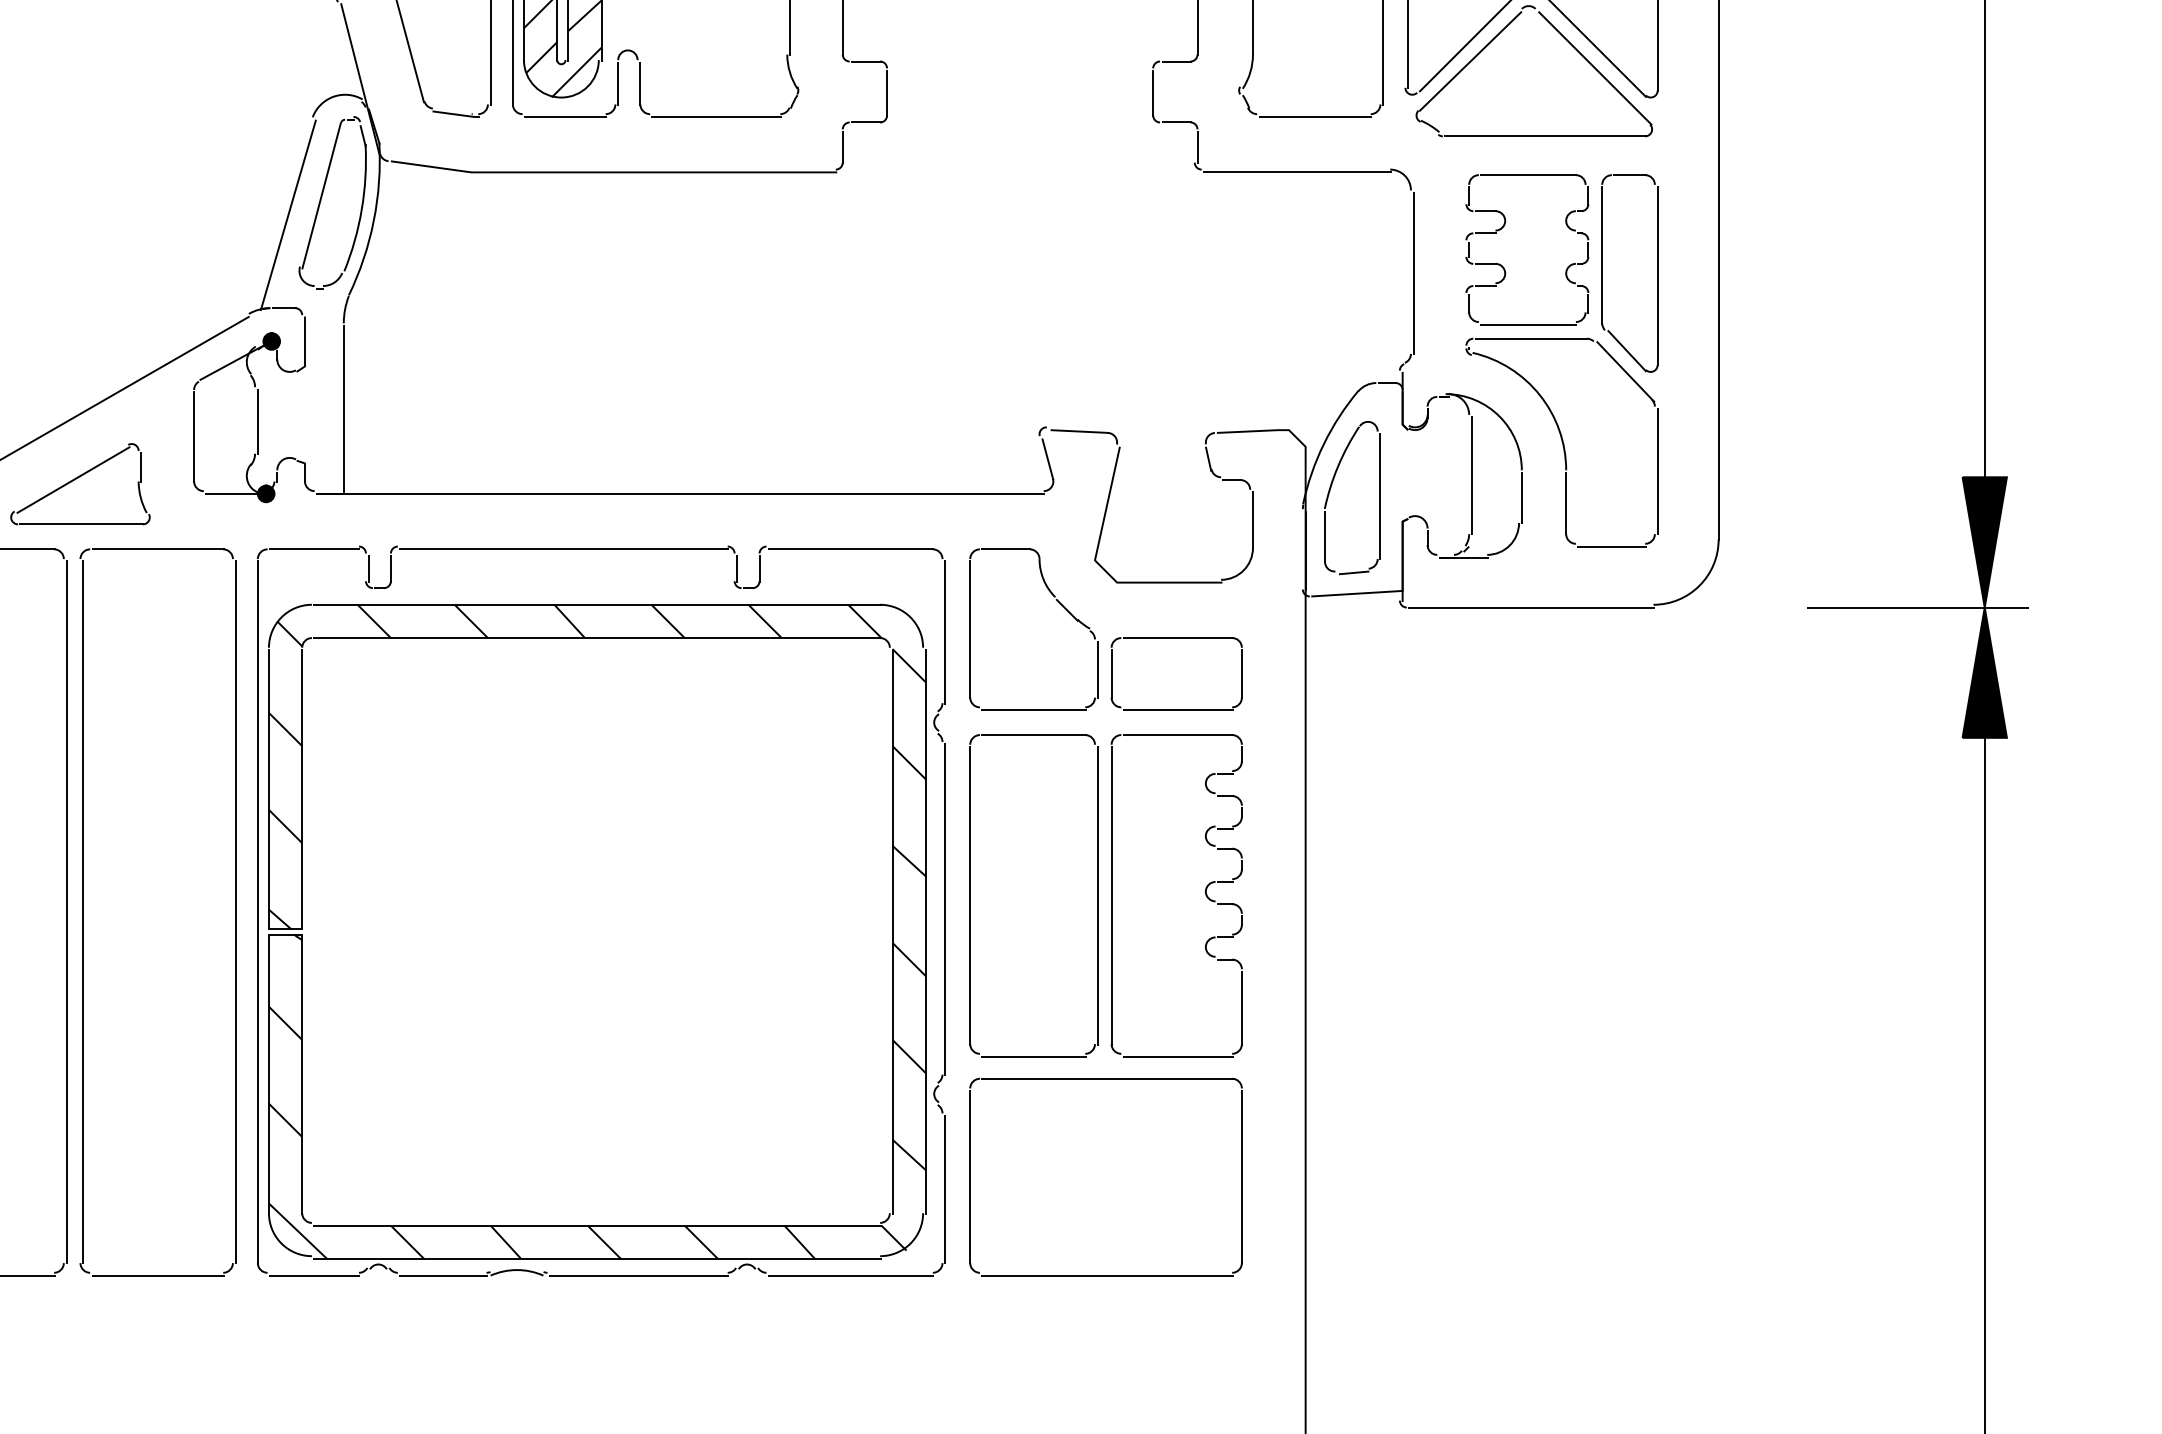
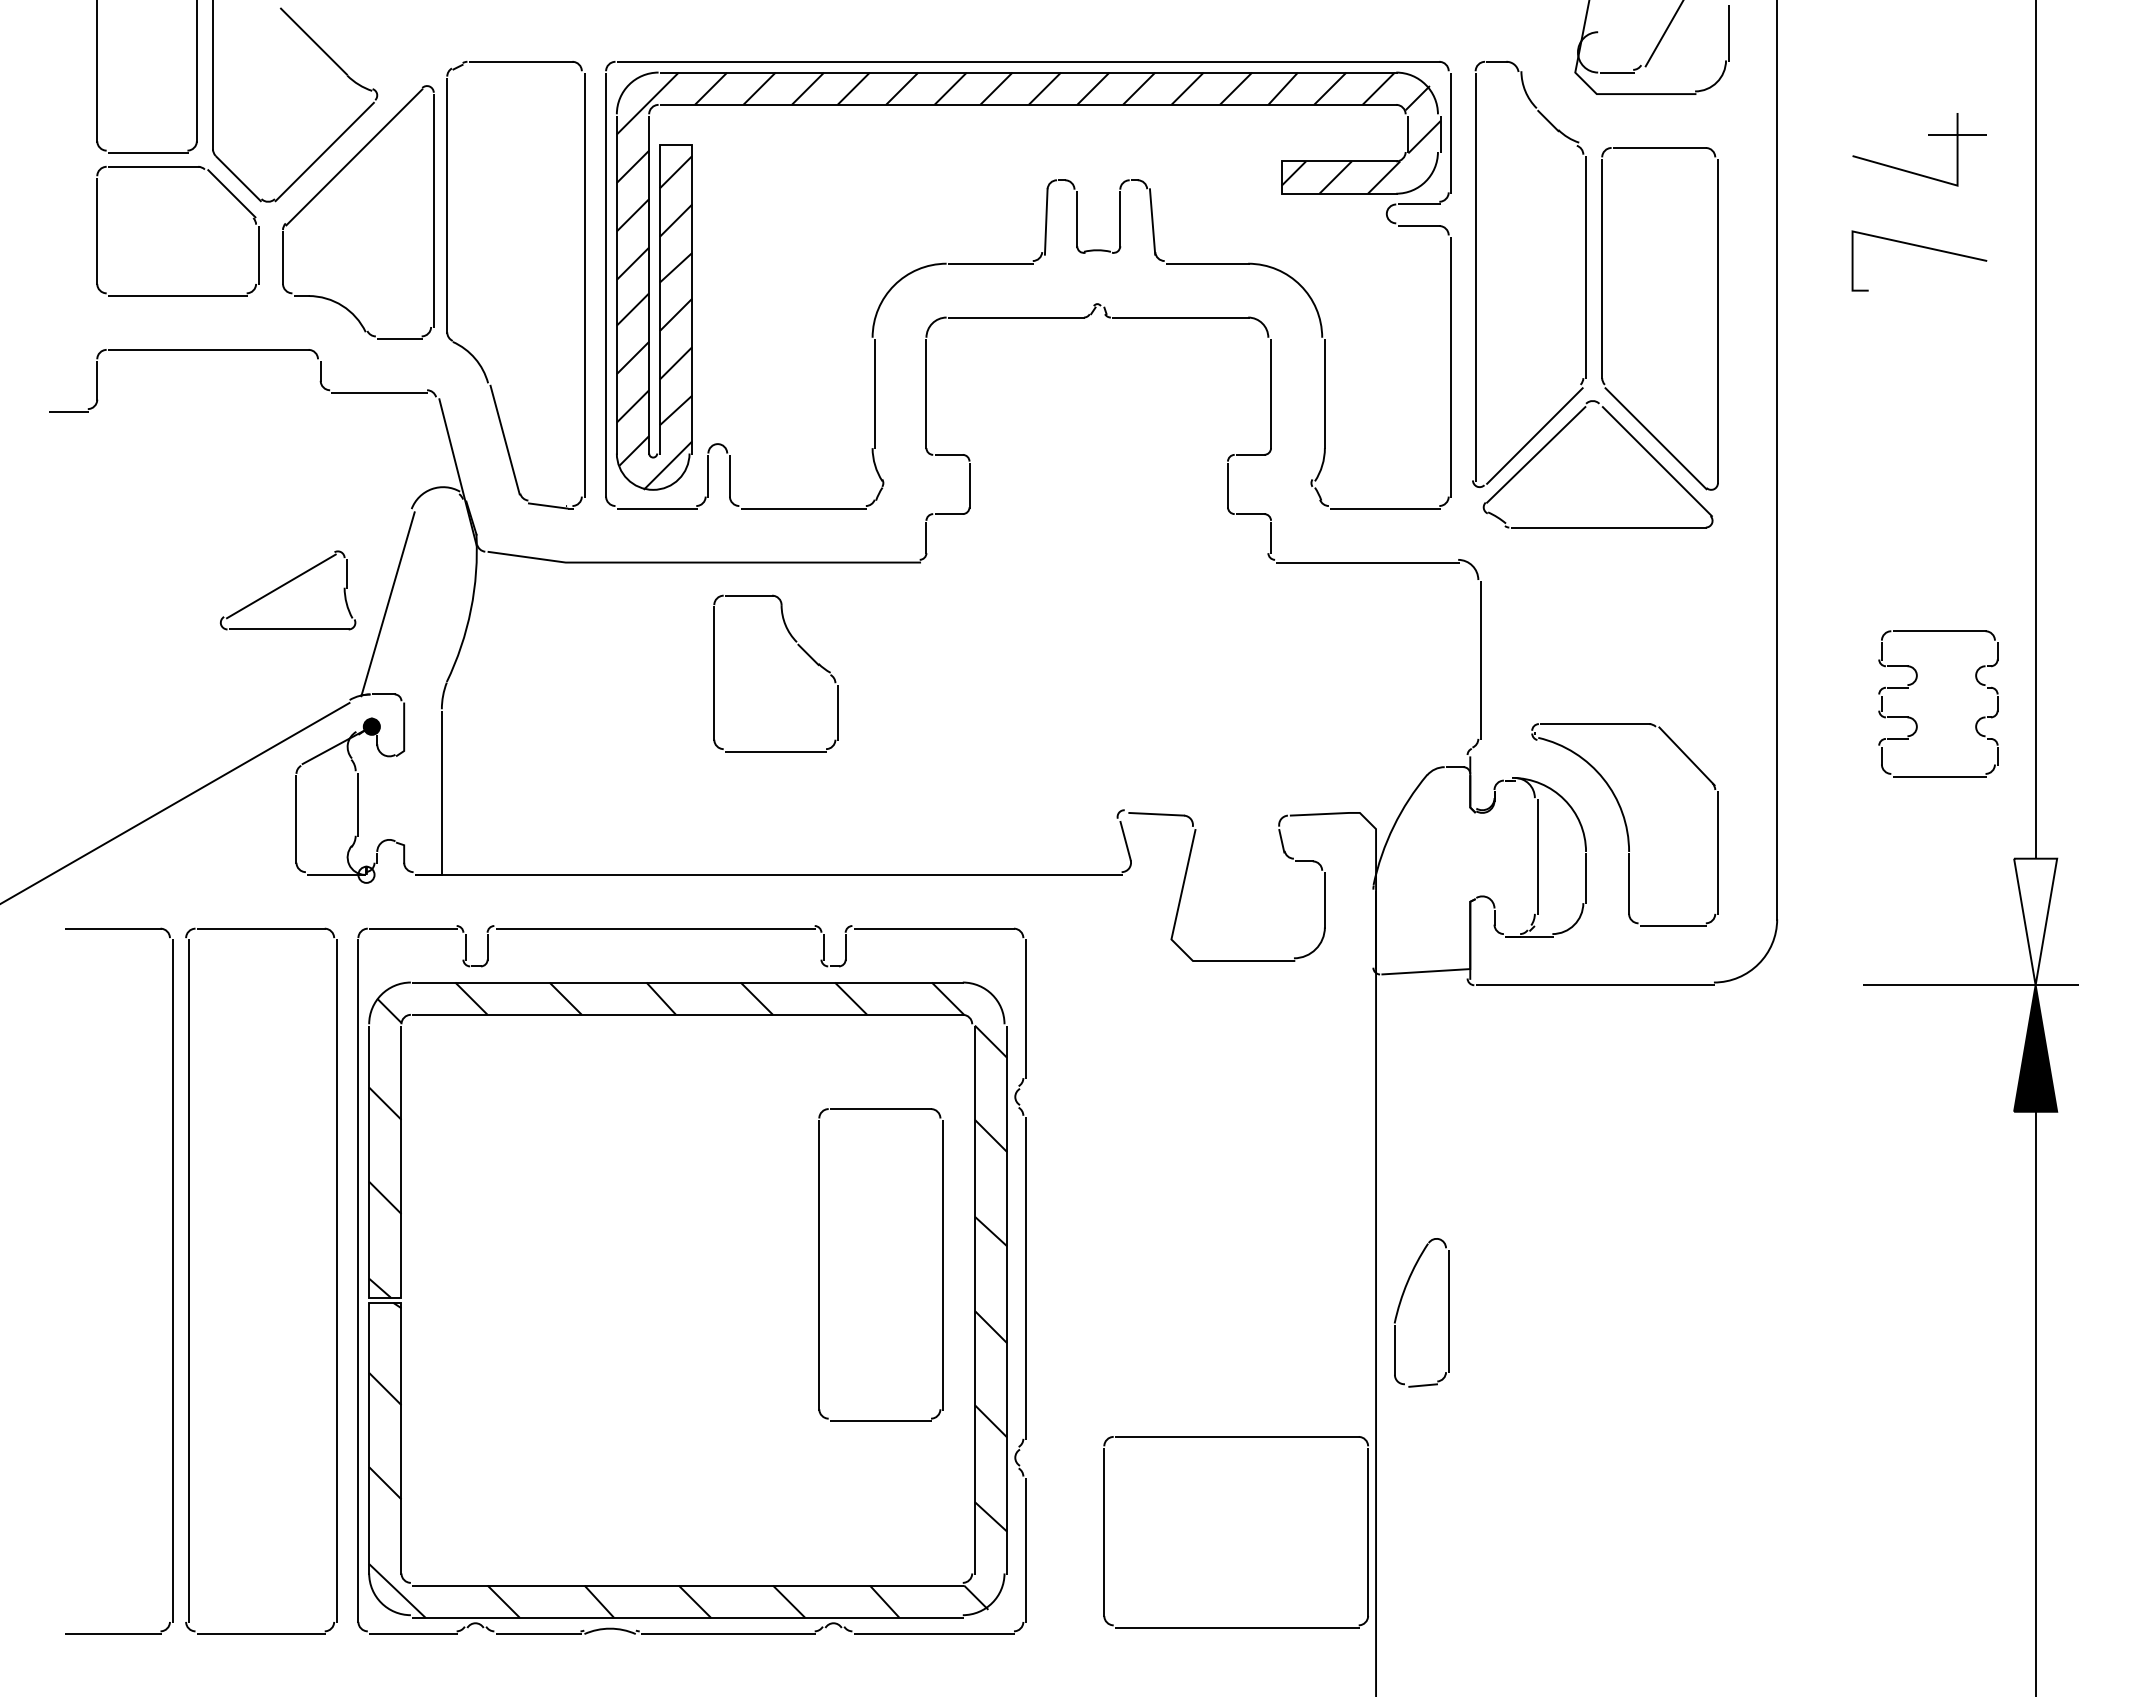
part: (321, 200) -> (420, 589), removed
part: (1504, 268) -> (1916, 721), moved
part: (1602, 273) -> (1664, 660), removed
part: (79, 484) -> (287, 590), moved
part: (1330, 490) -> (1400, 1305), moved
fill: (266, 493) -> (366, 874), removed
fill: (1984, 541) -> (2035, 921), removed
part: (1058, 603) -> (800, 648), moved
part: (1176, 638) -> (1250, 1015), removed
part: (970, 895) -> (819, 1264), moved
part: (1205, 895) -> (1278, 1264), removed
part: (1105, 1079) -> (1235, 1437), moved

